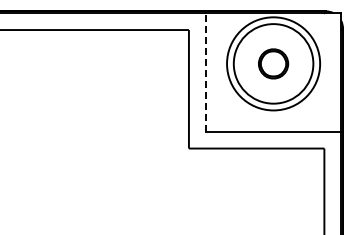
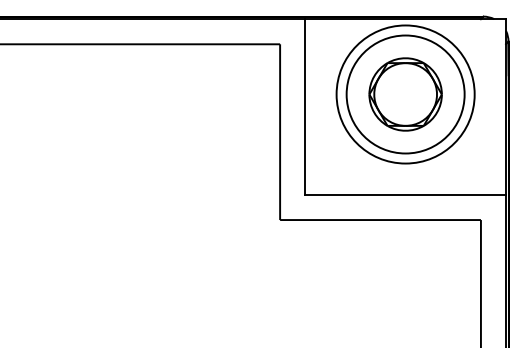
part: (273, 63) -> (405, 93), size x1.67
line: (205, 71) -> (304, 105), dashed -> solid

